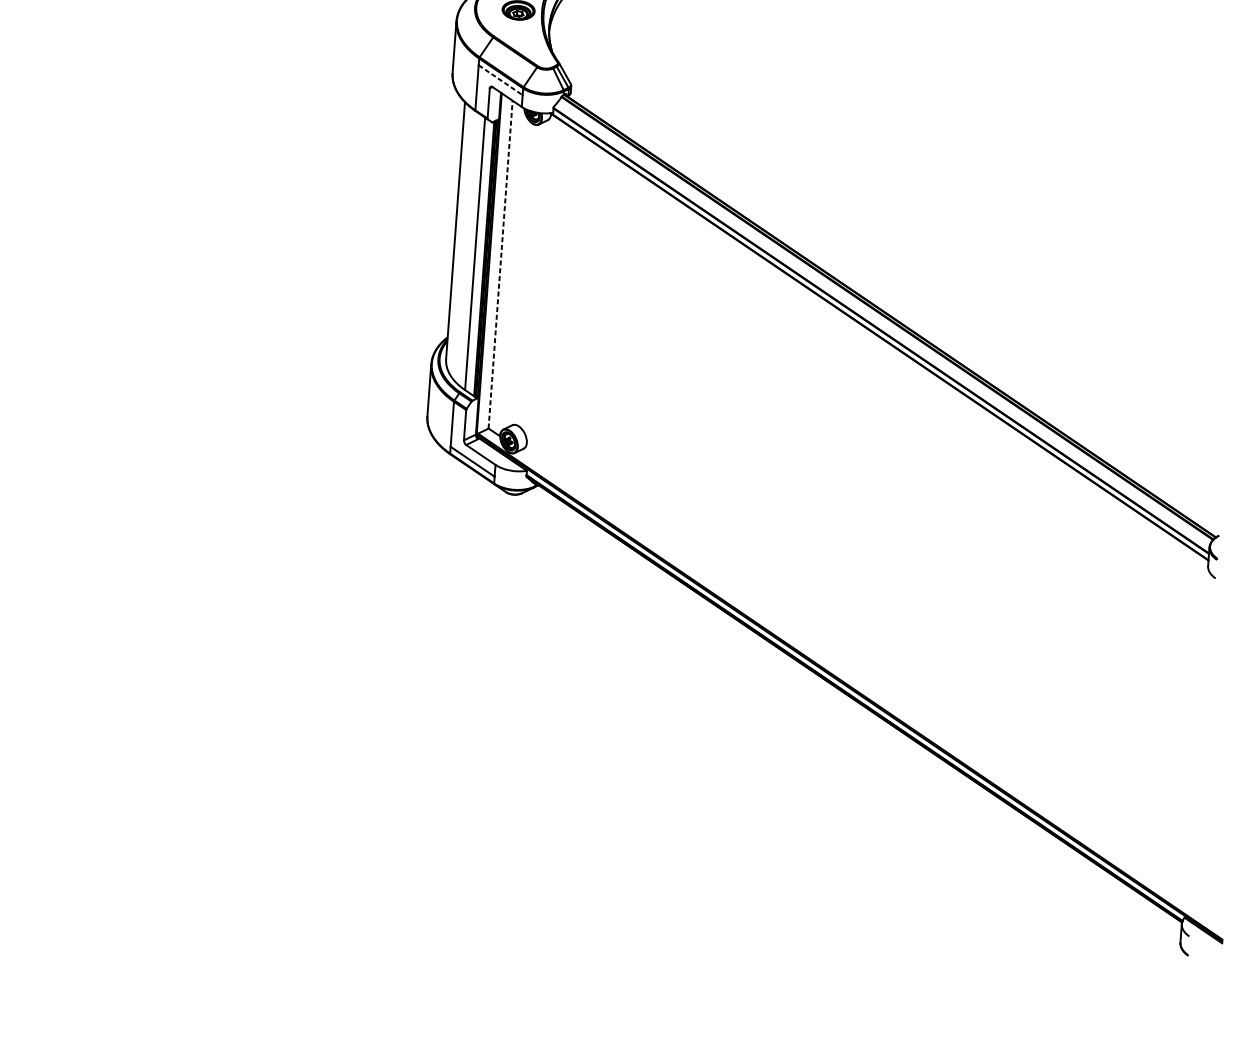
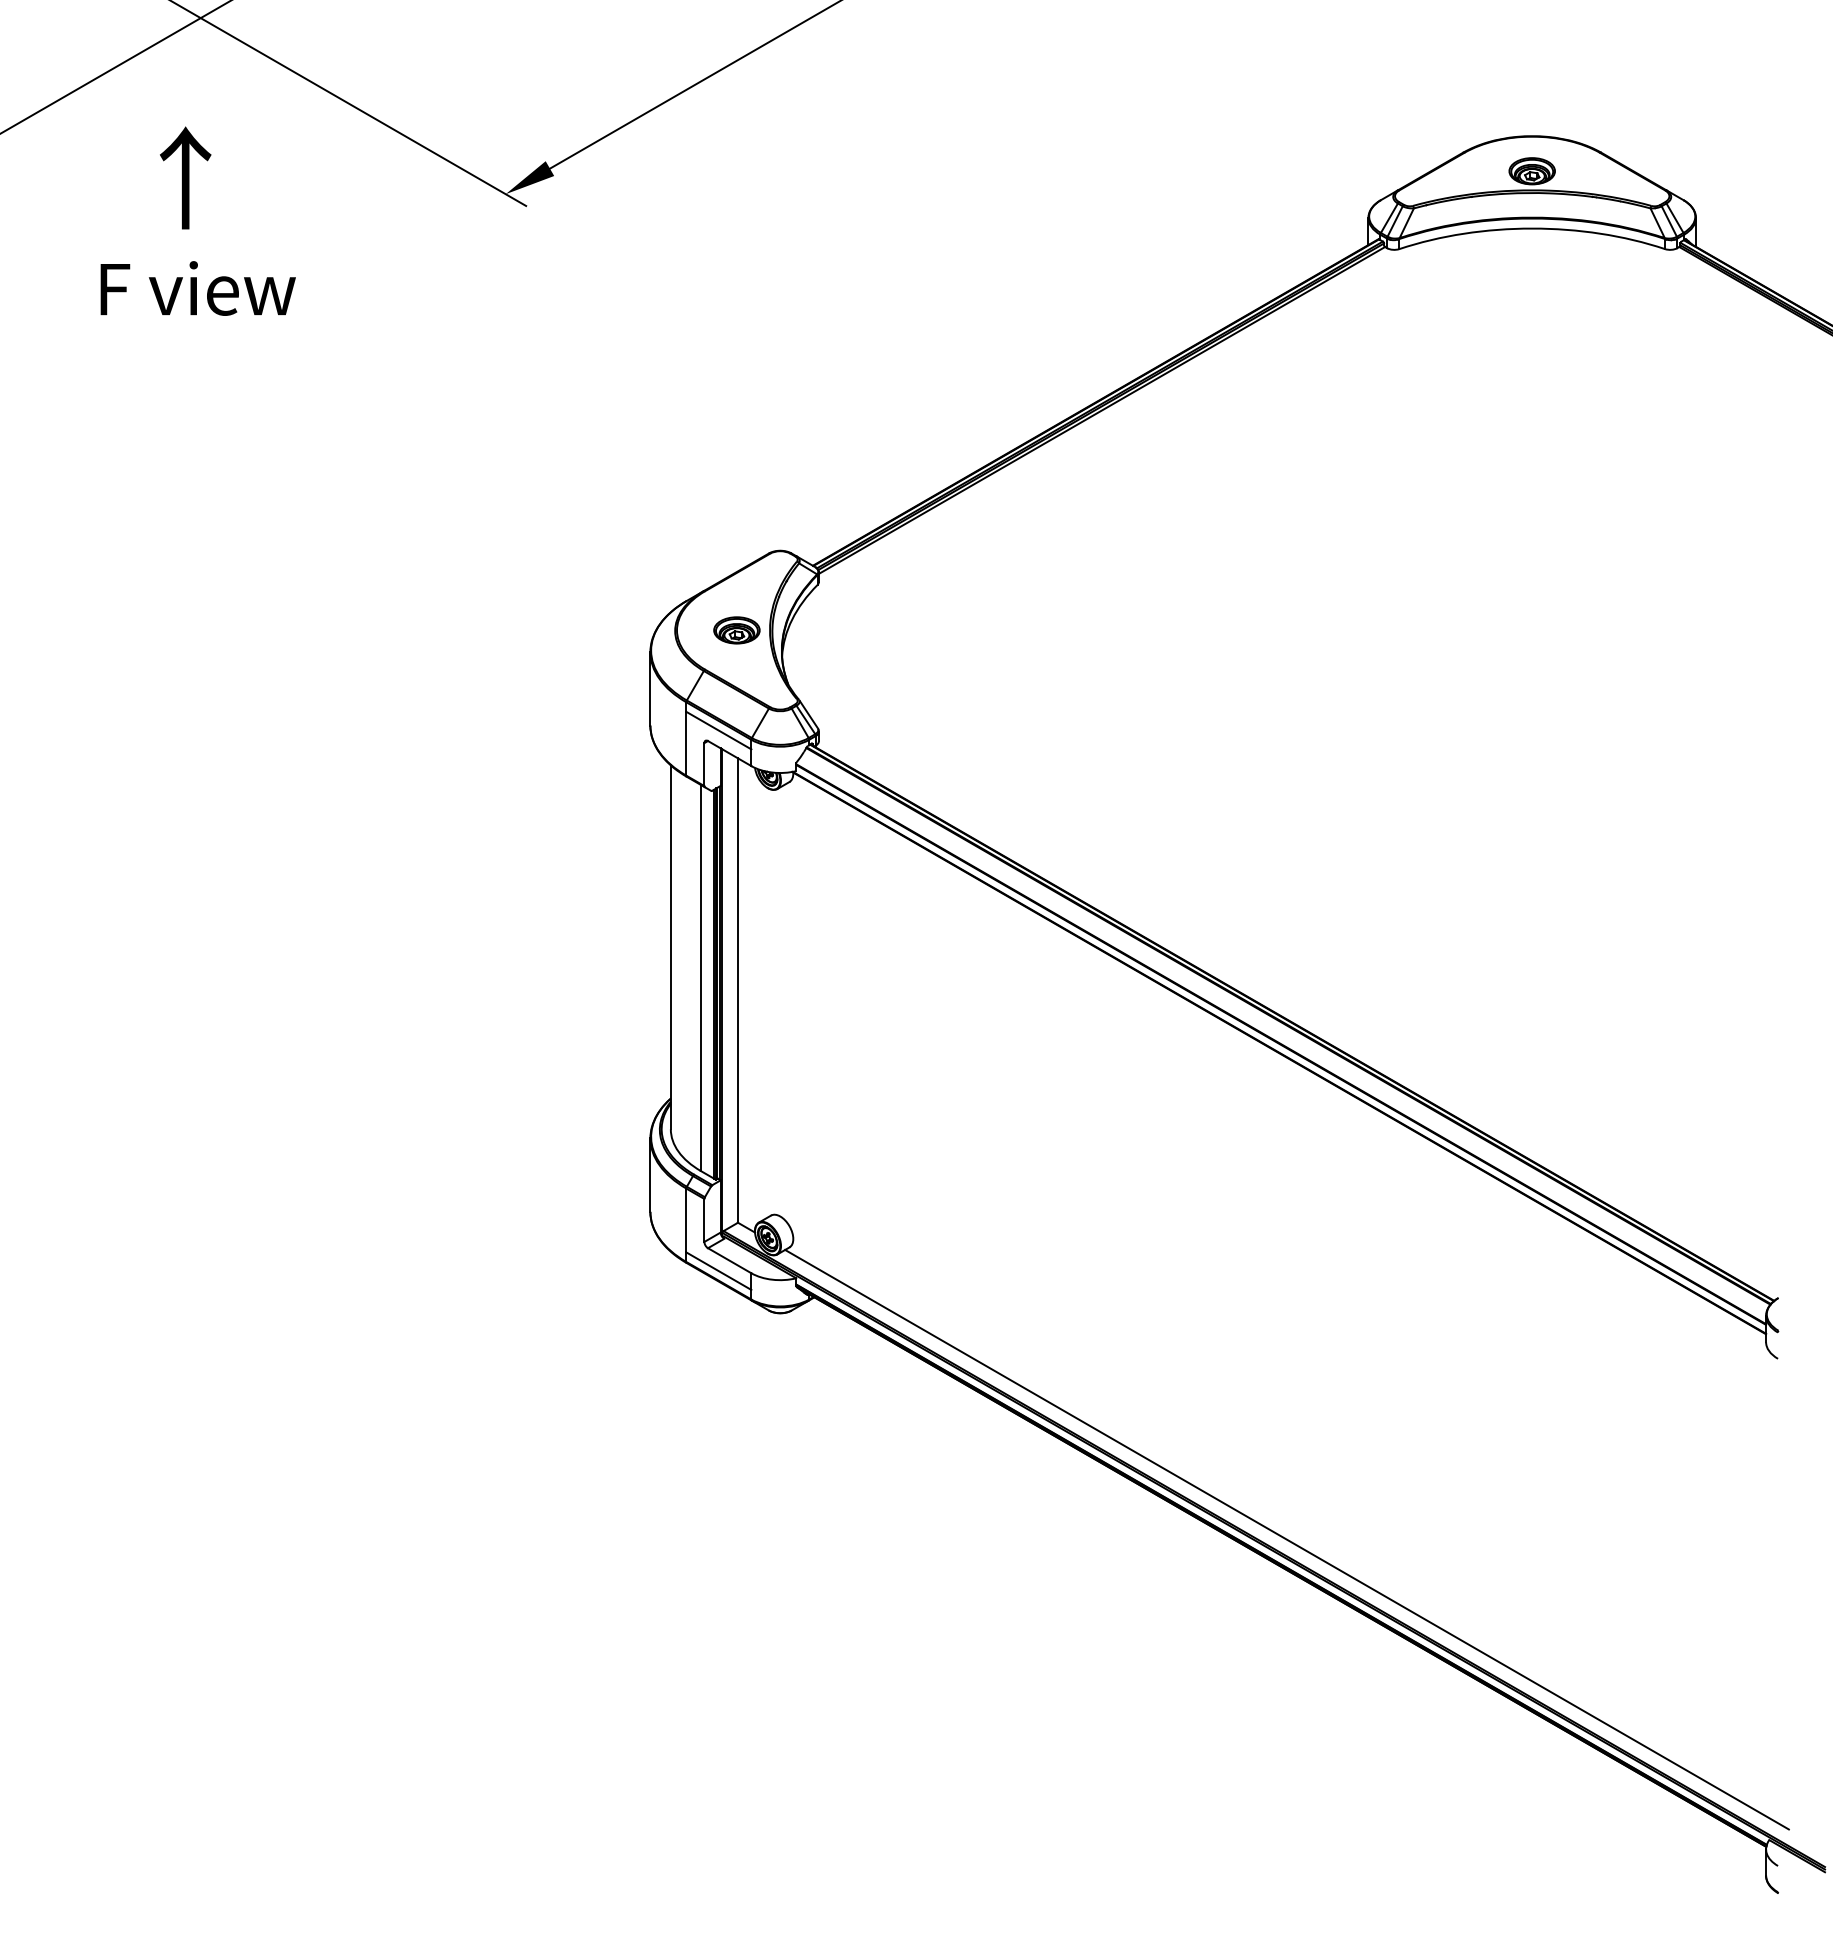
line: (500, 80) -> (718, 730), dashed -> solid
line: (500, 263) -> (737, 989), dashed -> solid
line: (859, 680) -> (1286, 1539), added

